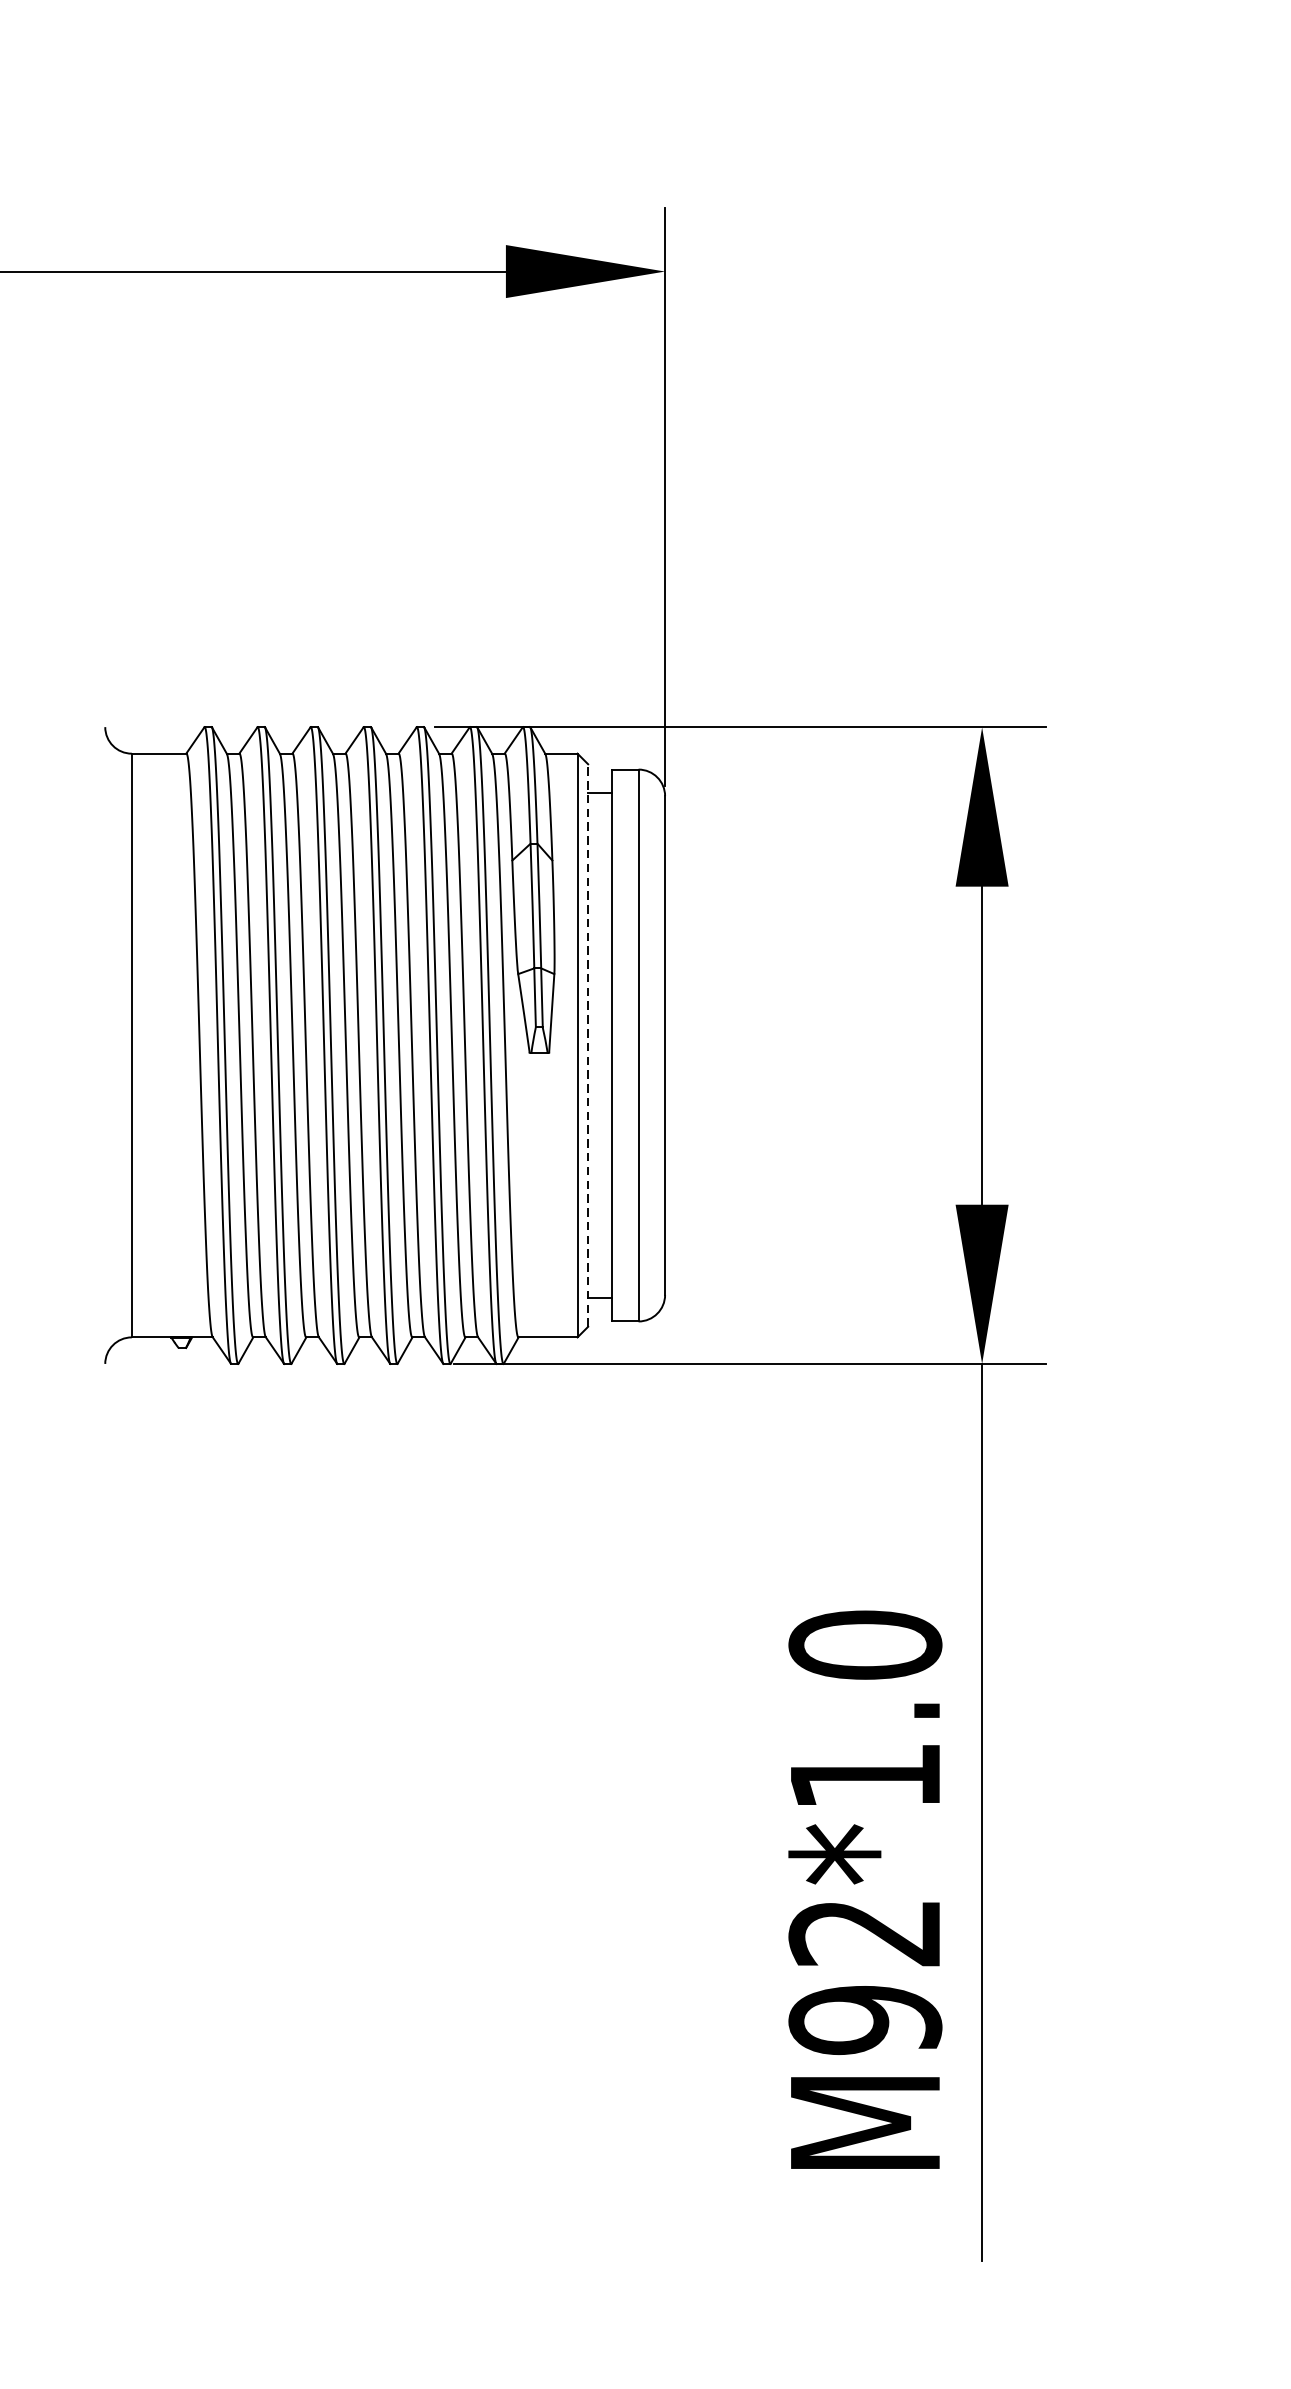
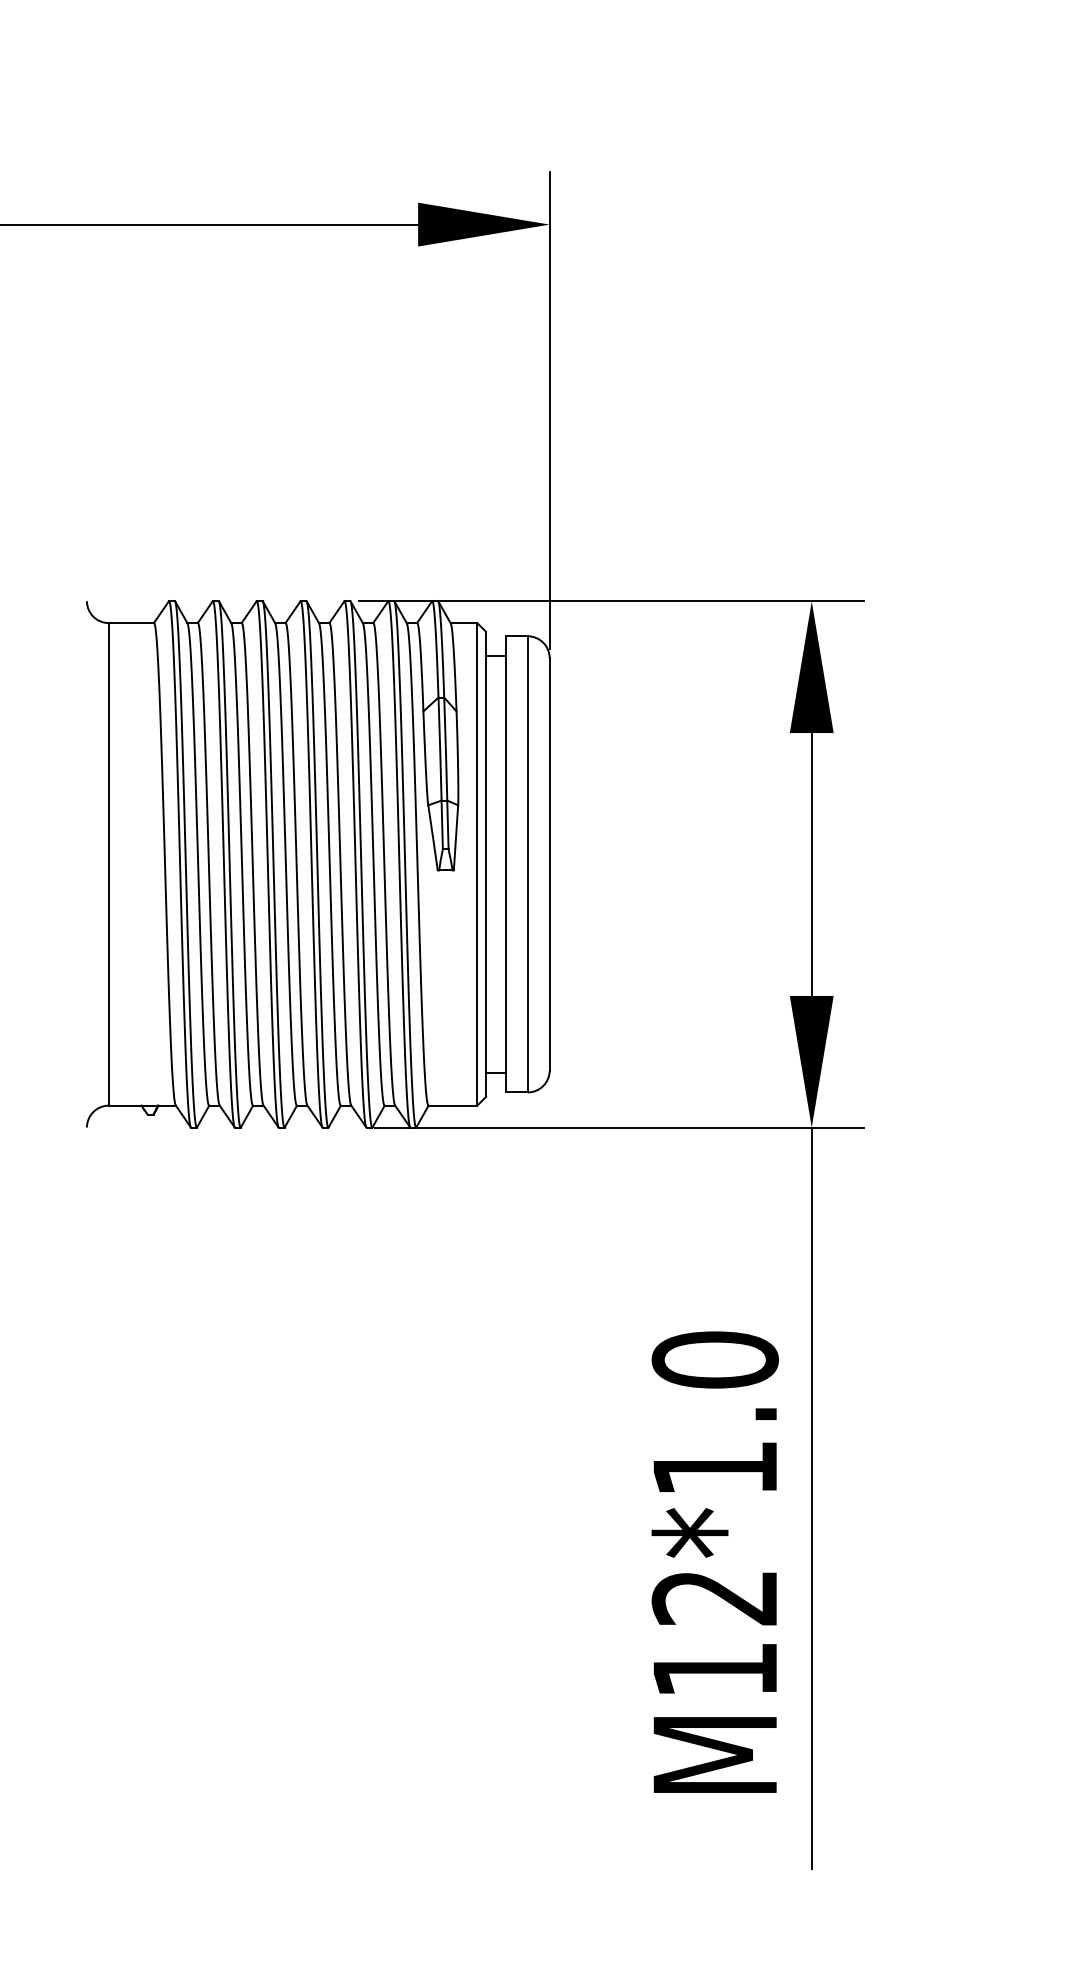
line: (588, 1044) -> (486, 863), dashed -> solid
text: (864, 2019) -> (714, 1669), M92*1.0 -> M12*1.0

